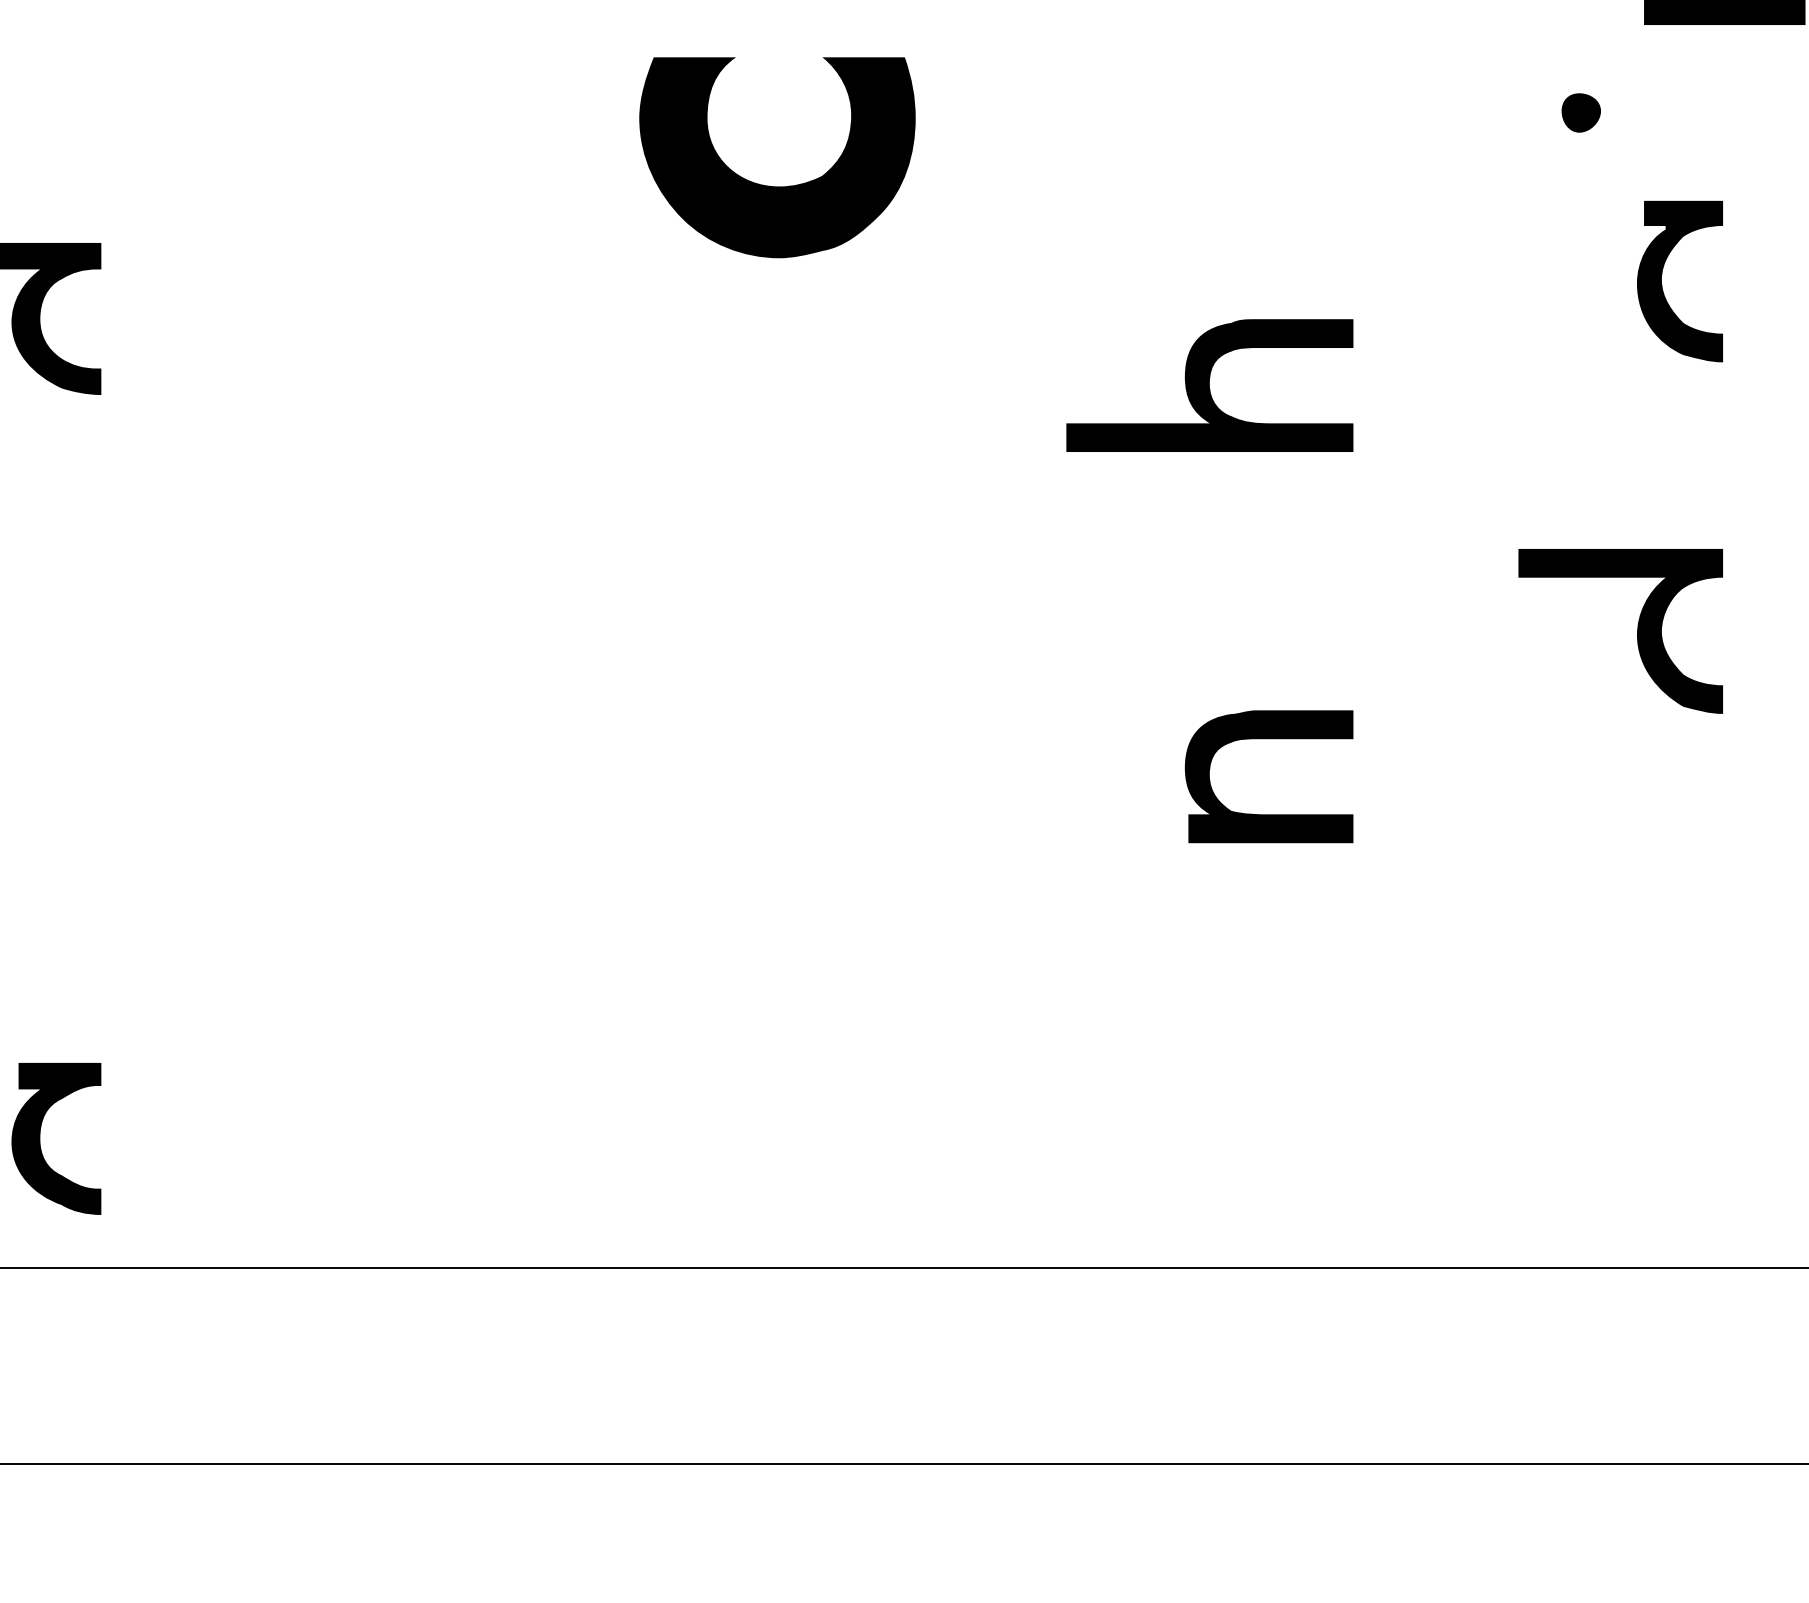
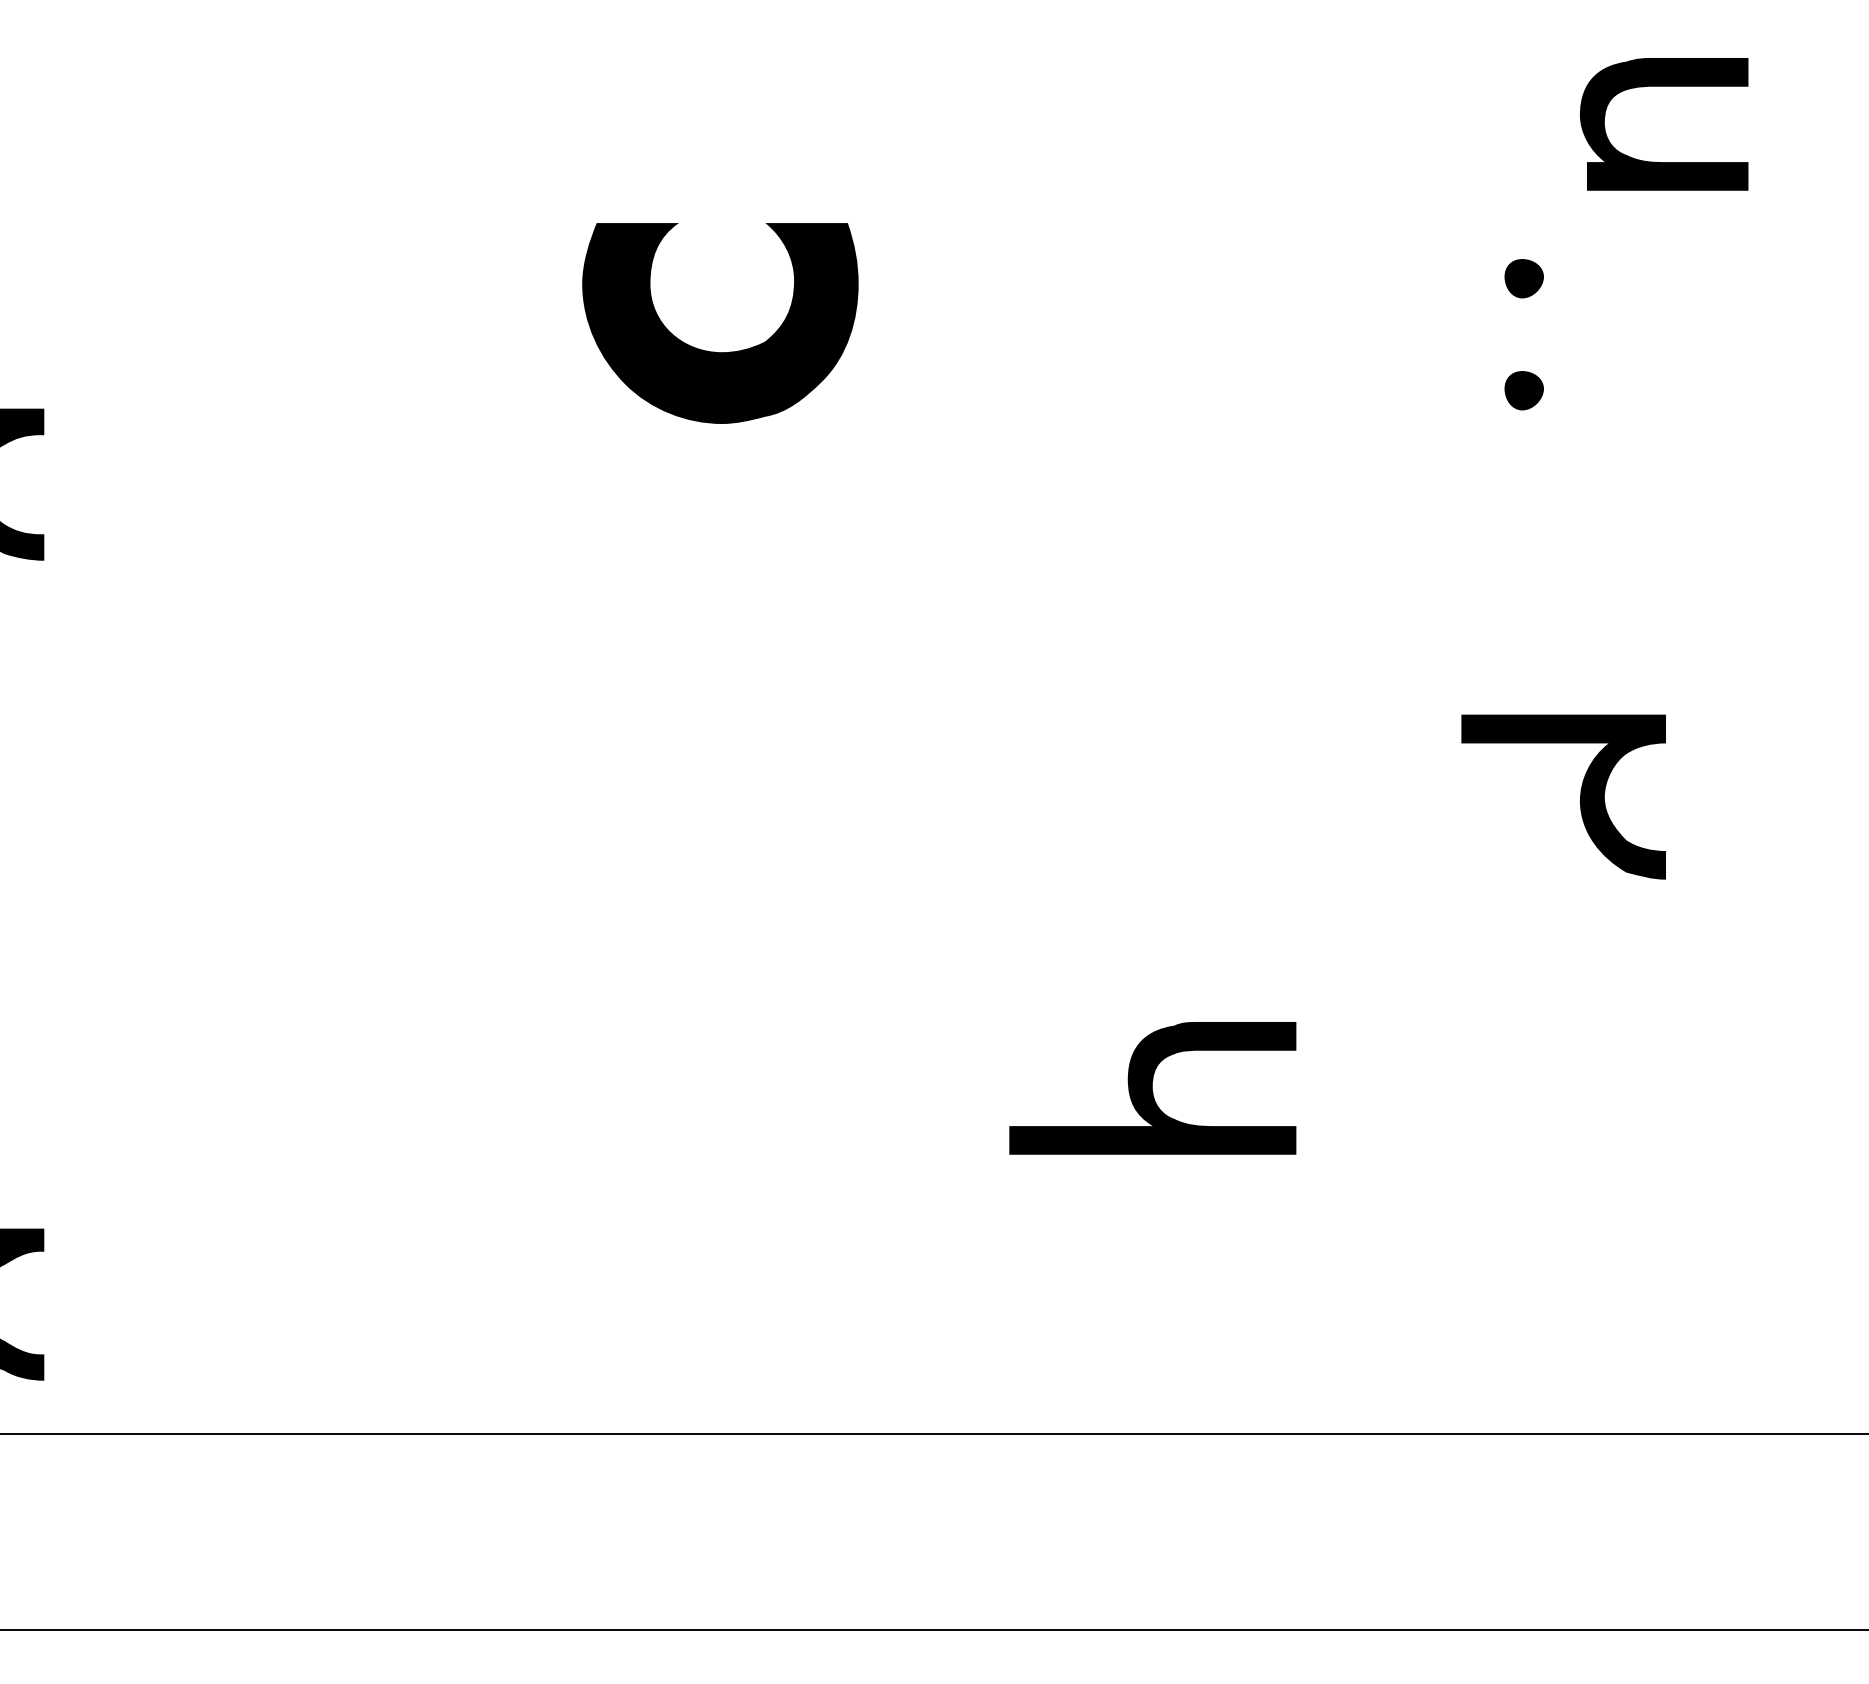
part: (1580, 224) -> (1523, 390), added
fill: (1679, 281) -> (1622, 447), removed
part: (1209, 385) -> (1152, 1088), moved
part: (1268, 738) -> (1211, 904), removed

